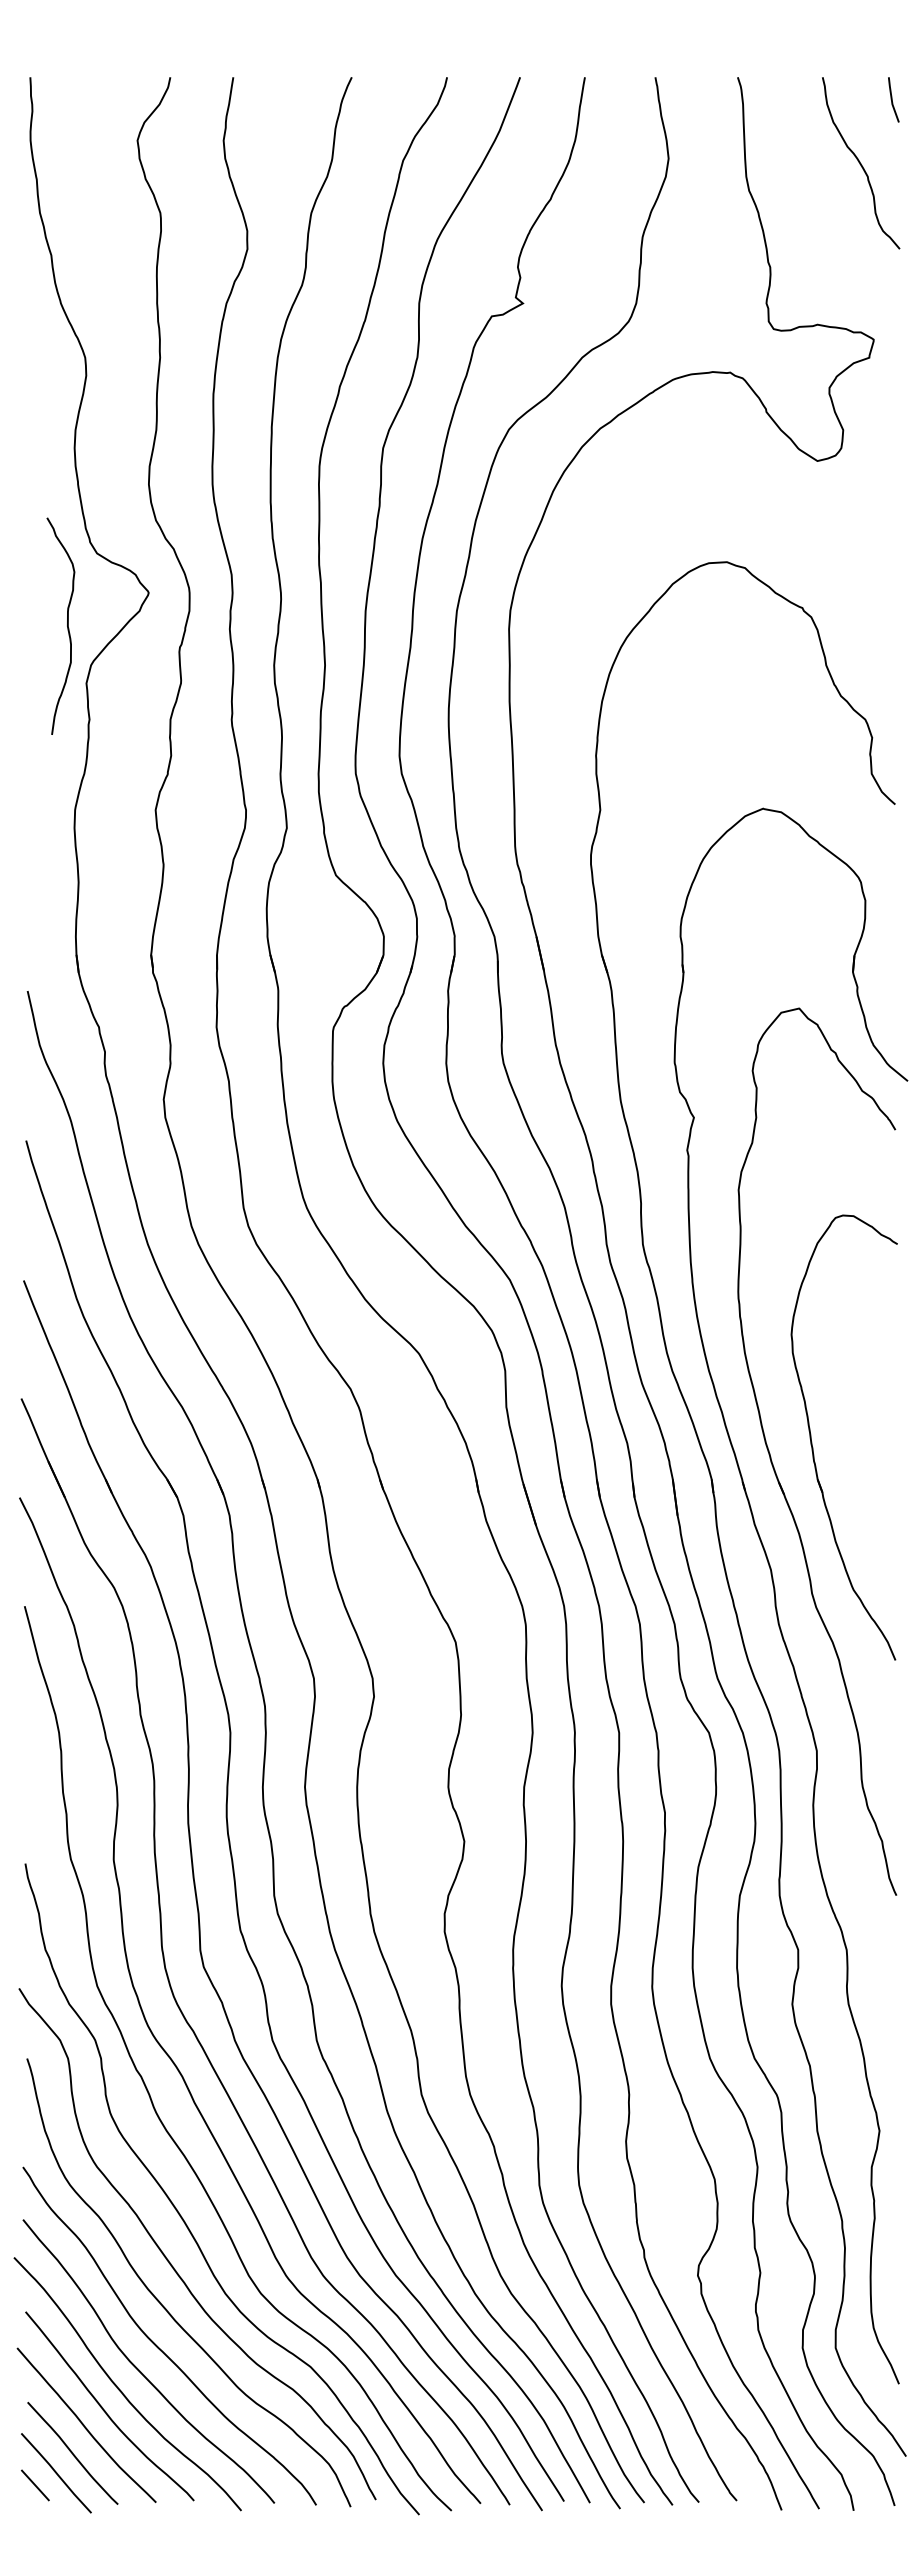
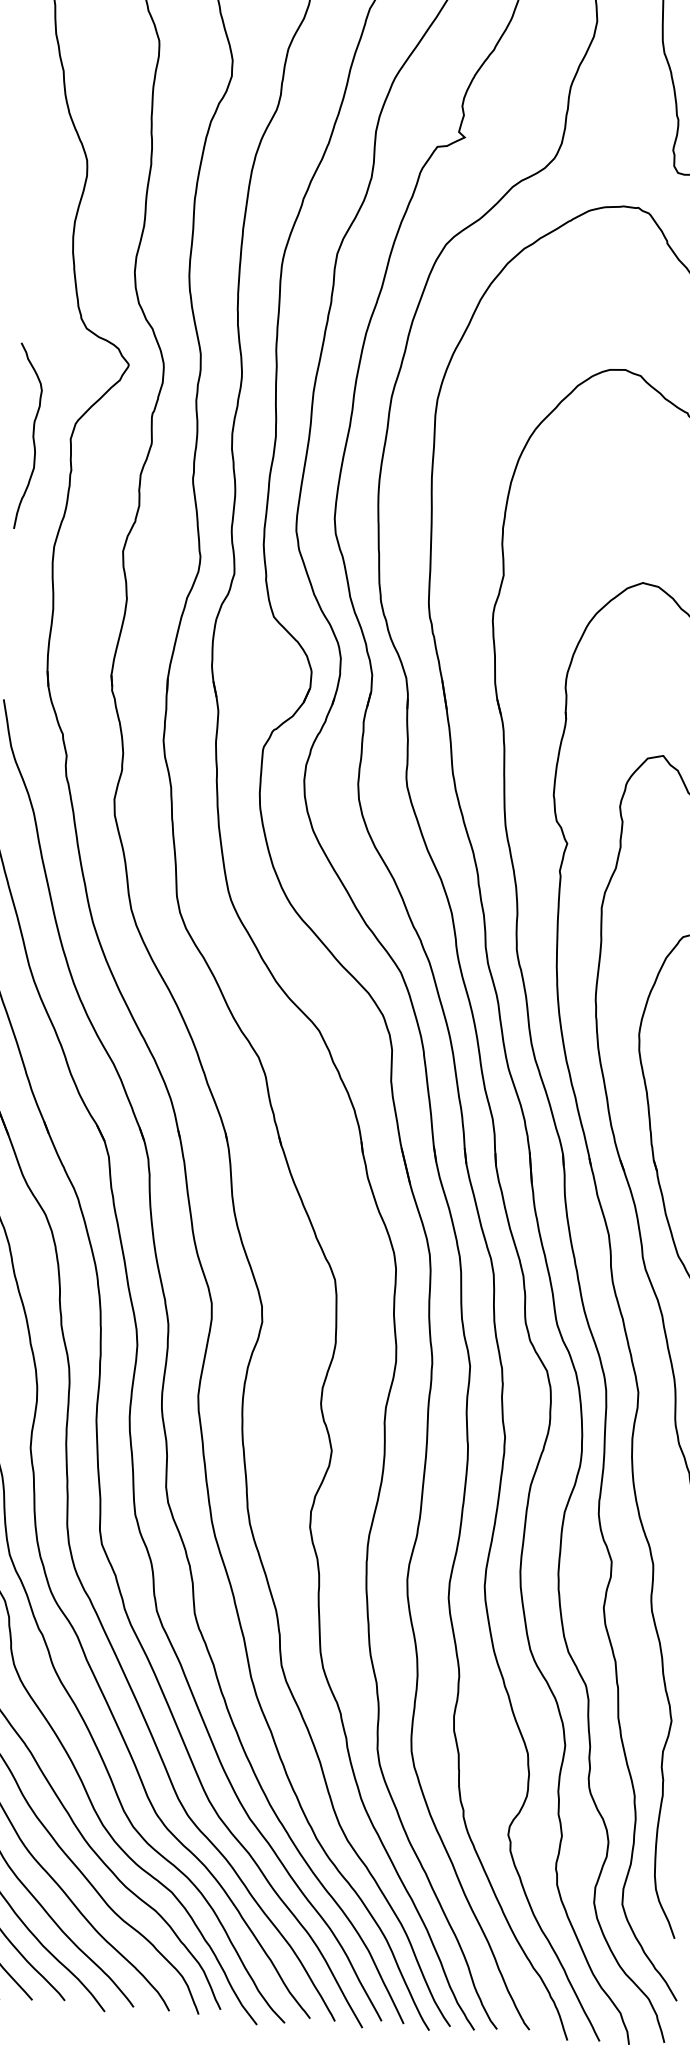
curve: (67, 625) -> (33, 436), moved

